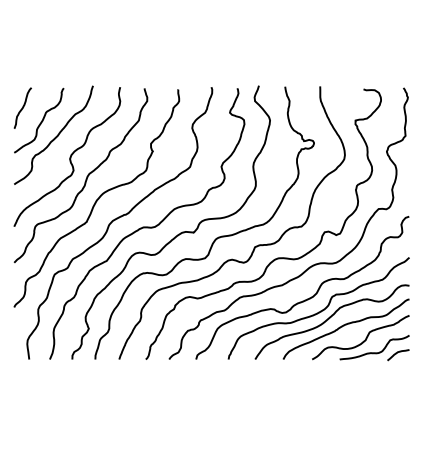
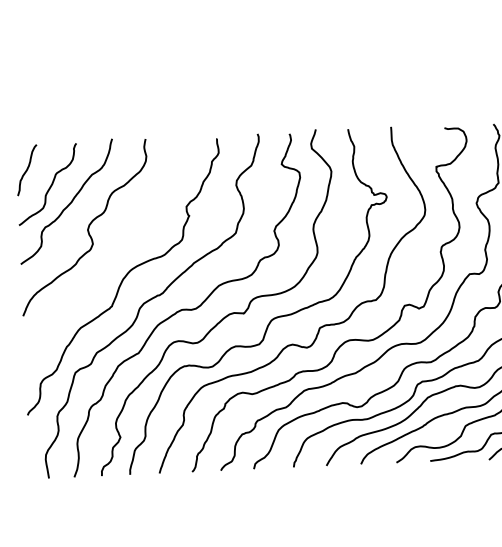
curve: (86, 176) -> (109, 250), removed

